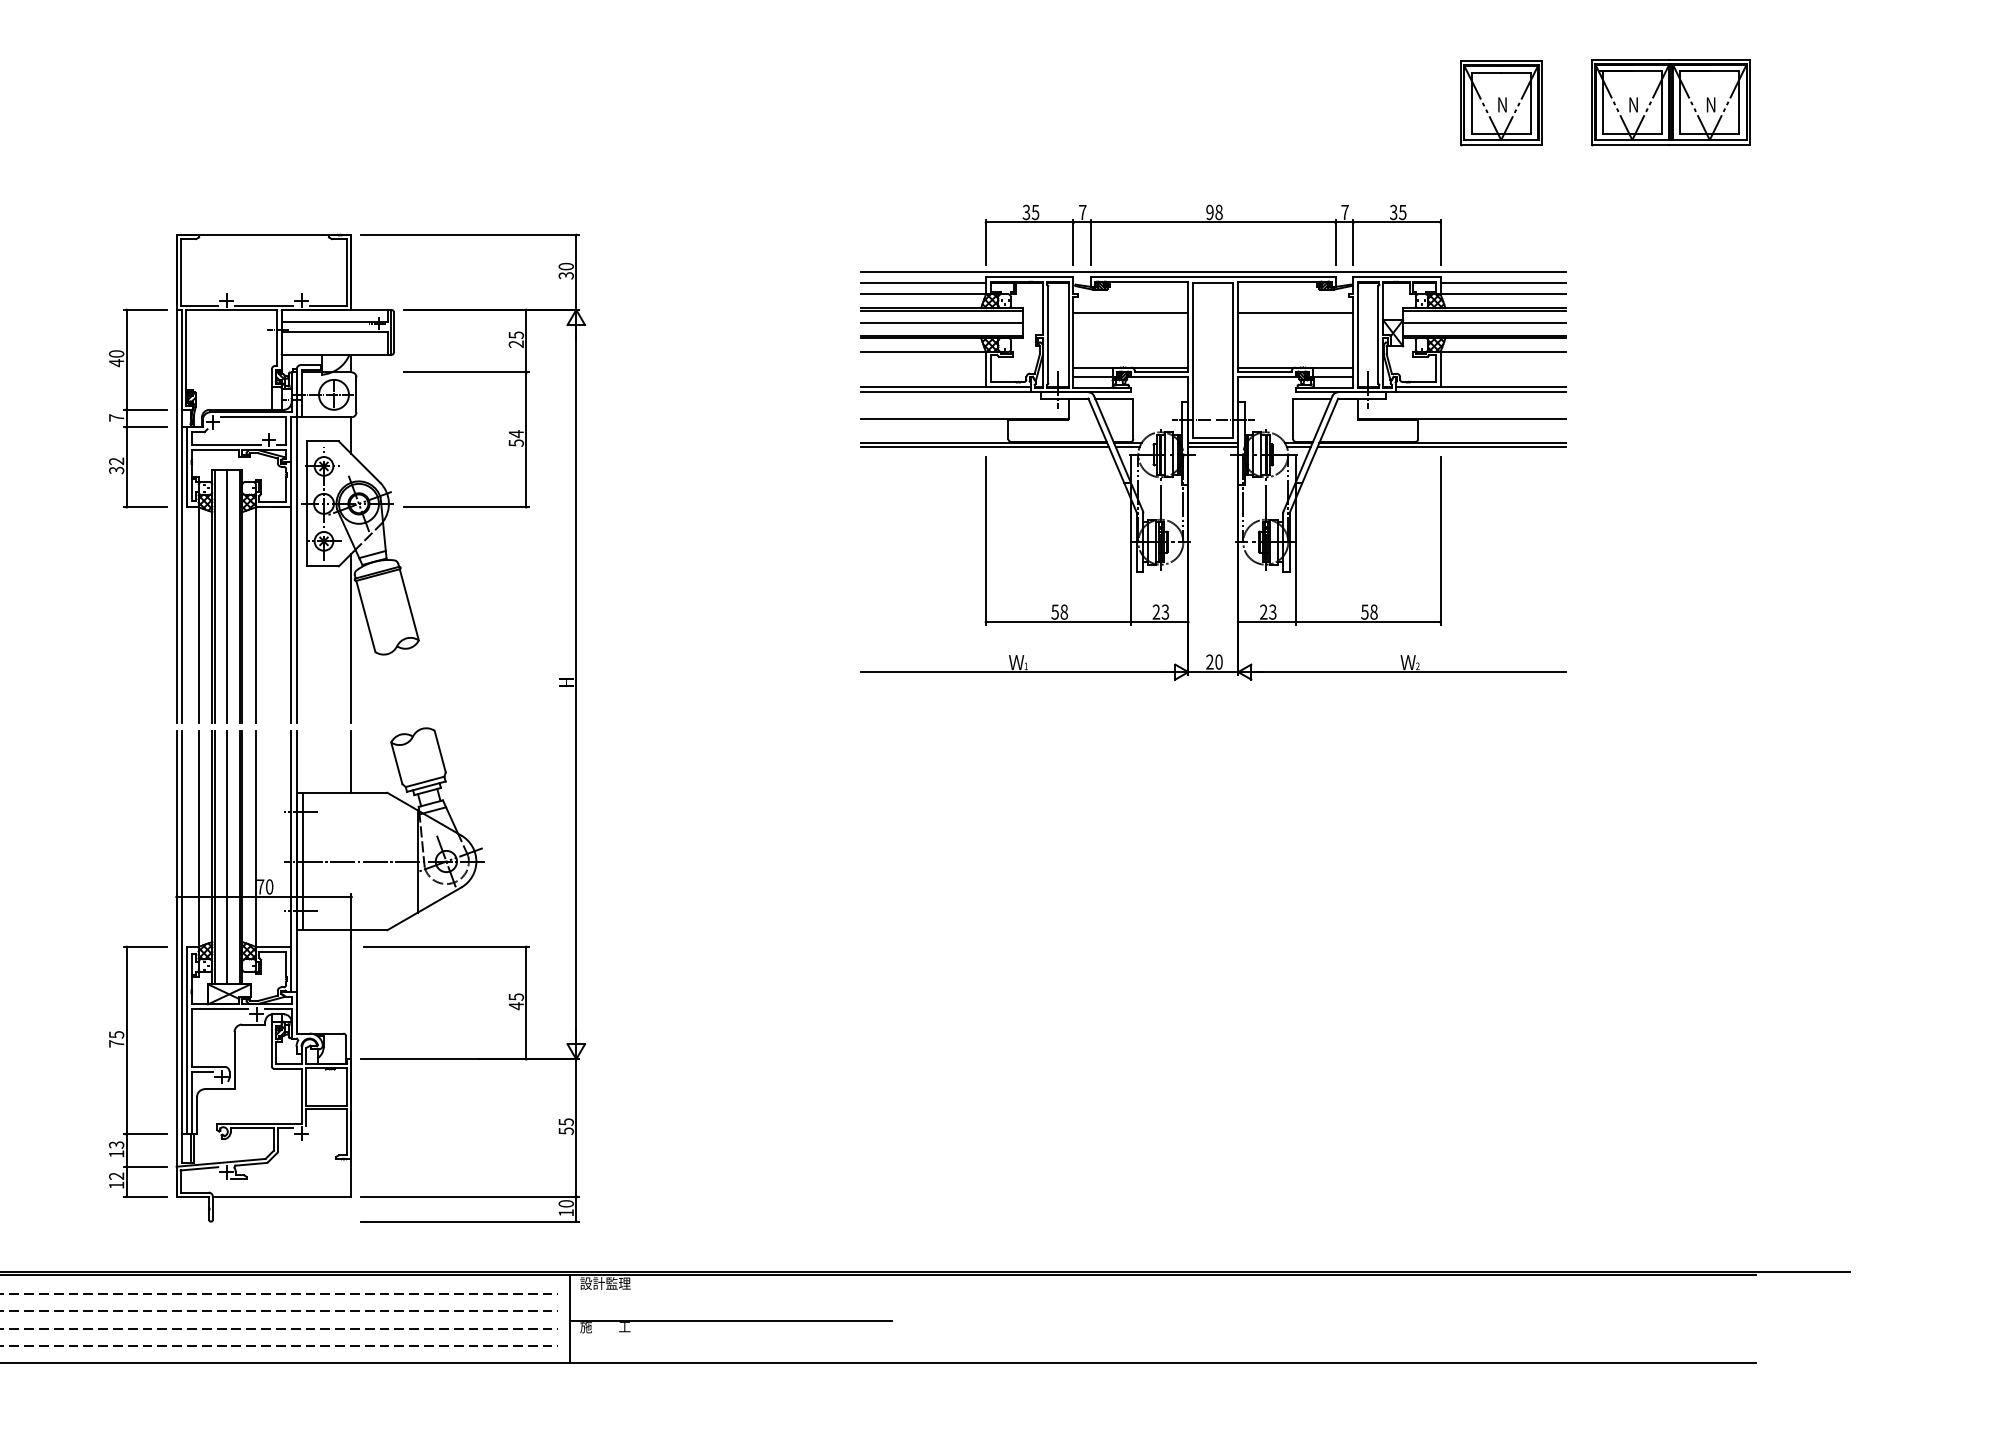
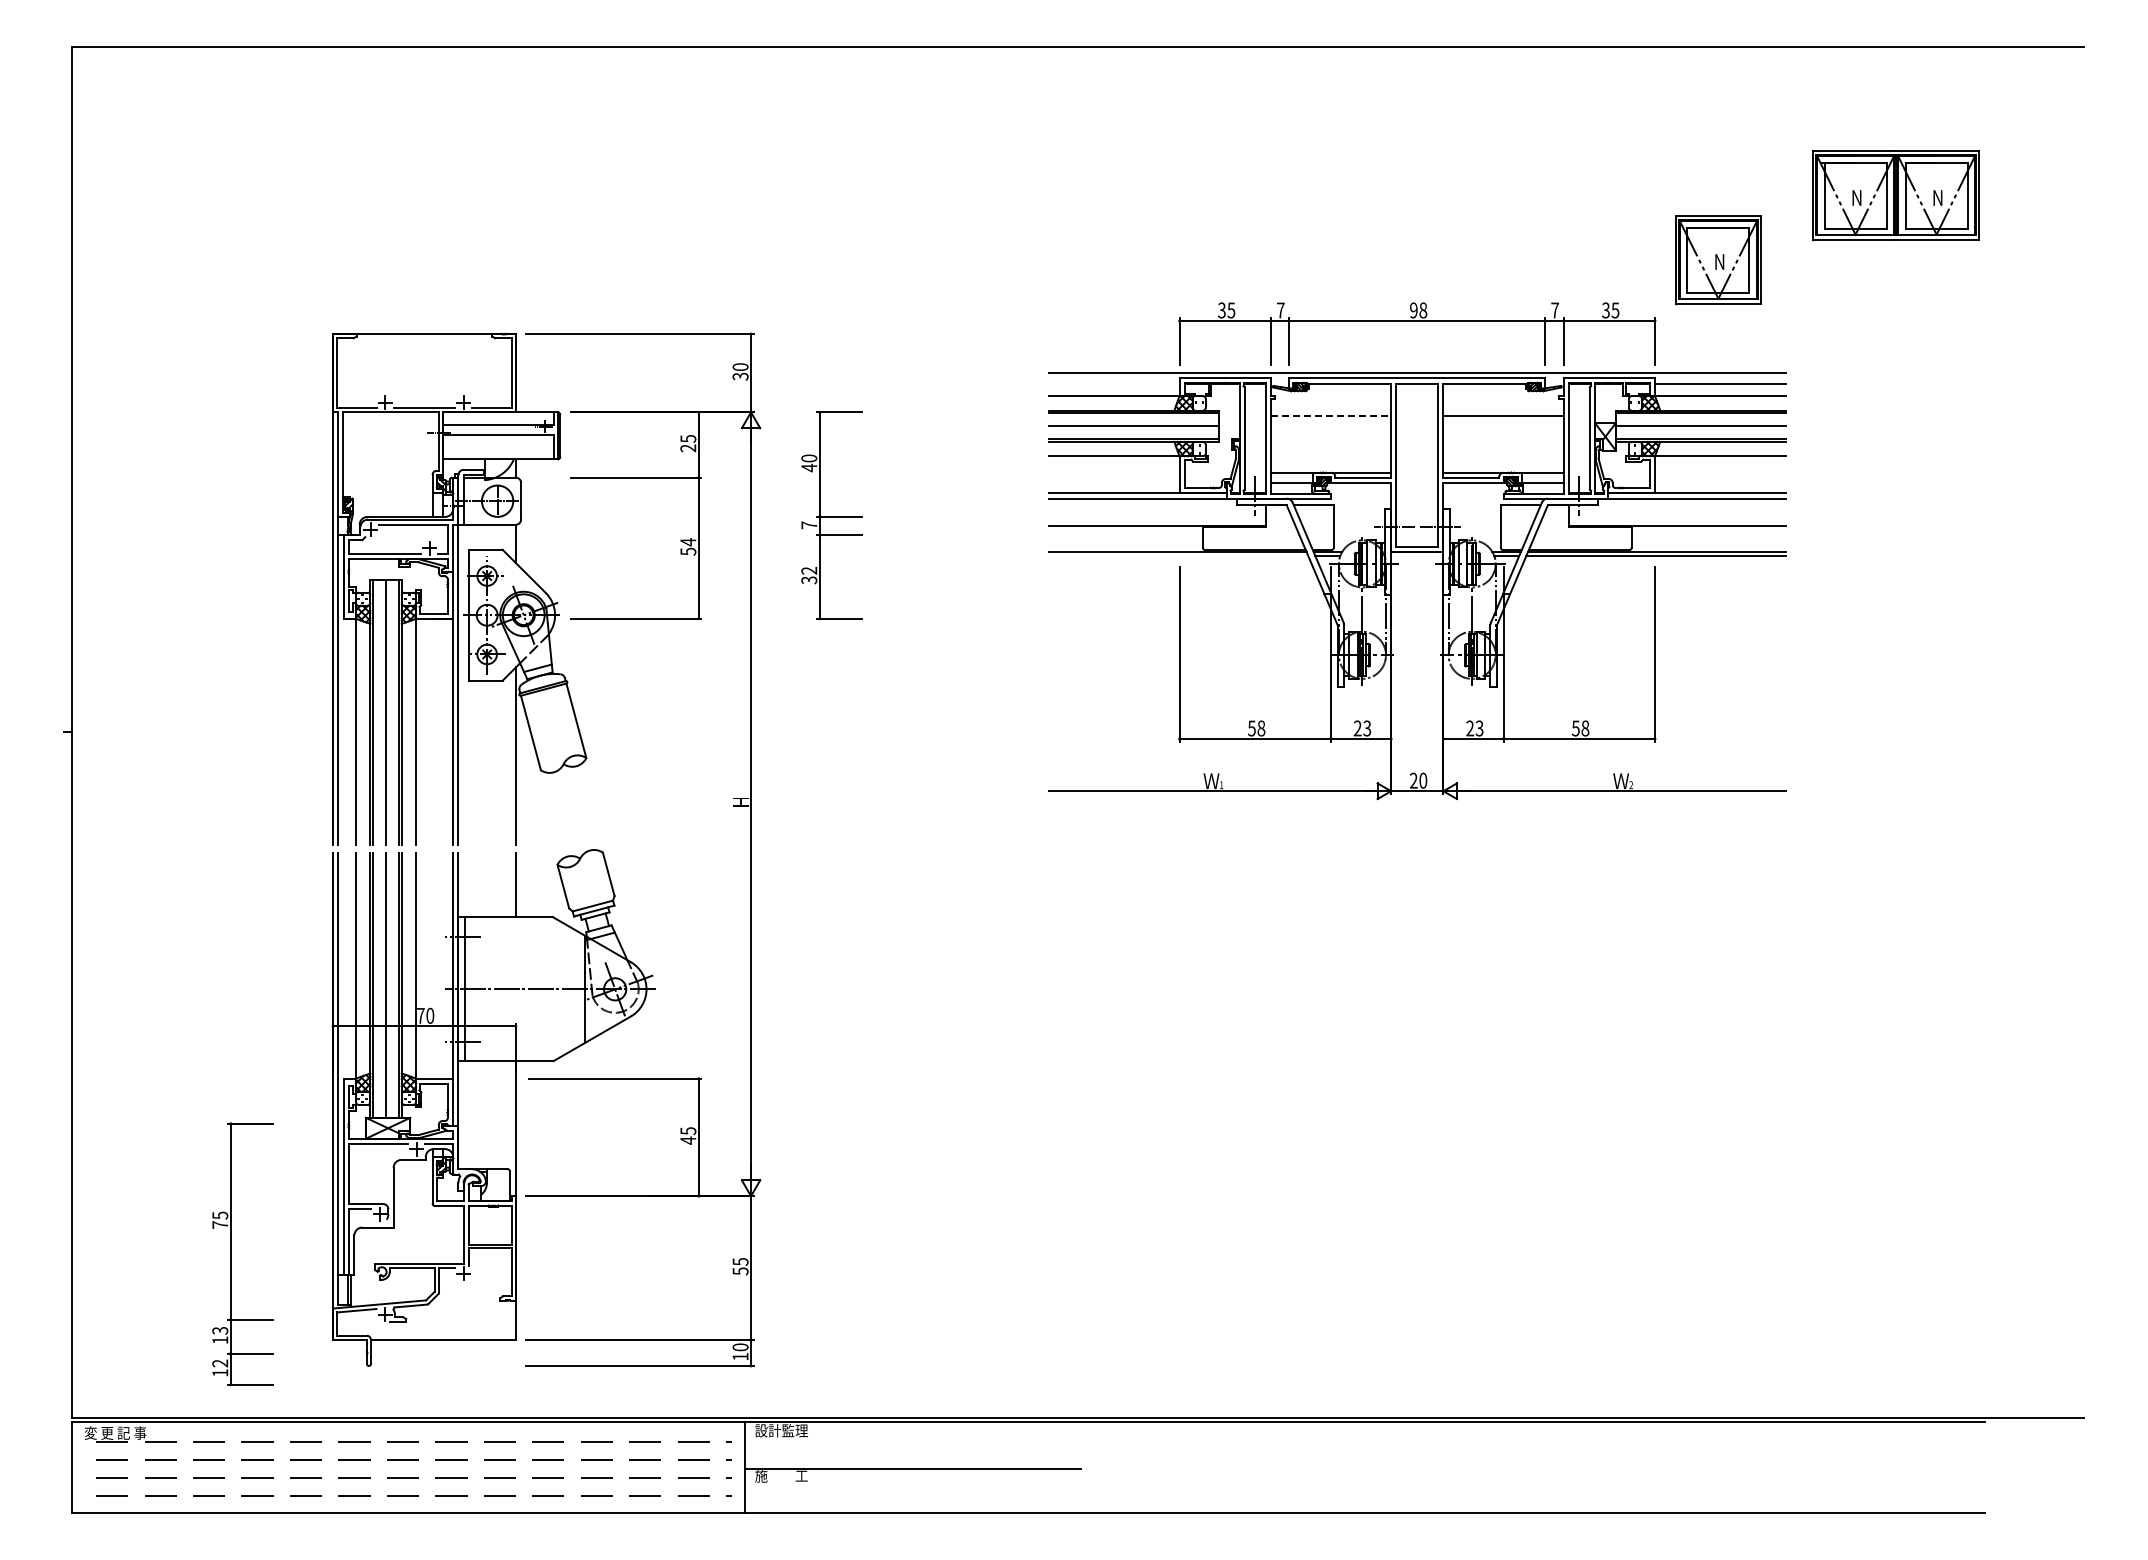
part: (1501, 103) -> (1718, 260), moved
line: (922, 283) -> (1113, 384), removed
line: (1131, 312) -> (1331, 415), solid -> dashed
part: (137, 408) -> (831, 515), moved
line: (984, 447) -> (1178, 556), removed
line: (1213, 447) -> (1417, 556), removed
part: (127, 1072) -> (231, 1254), moved

